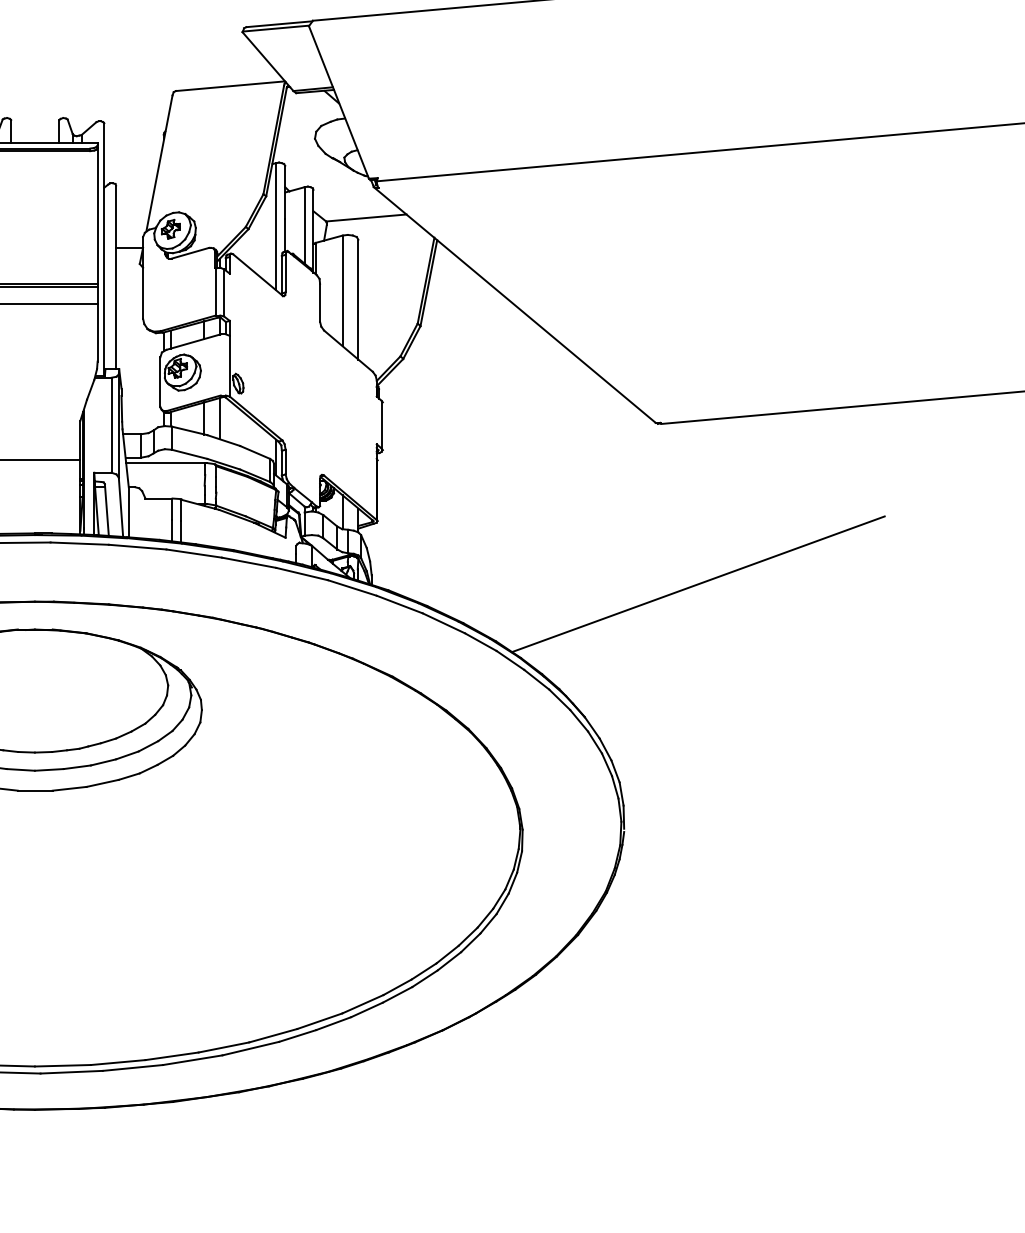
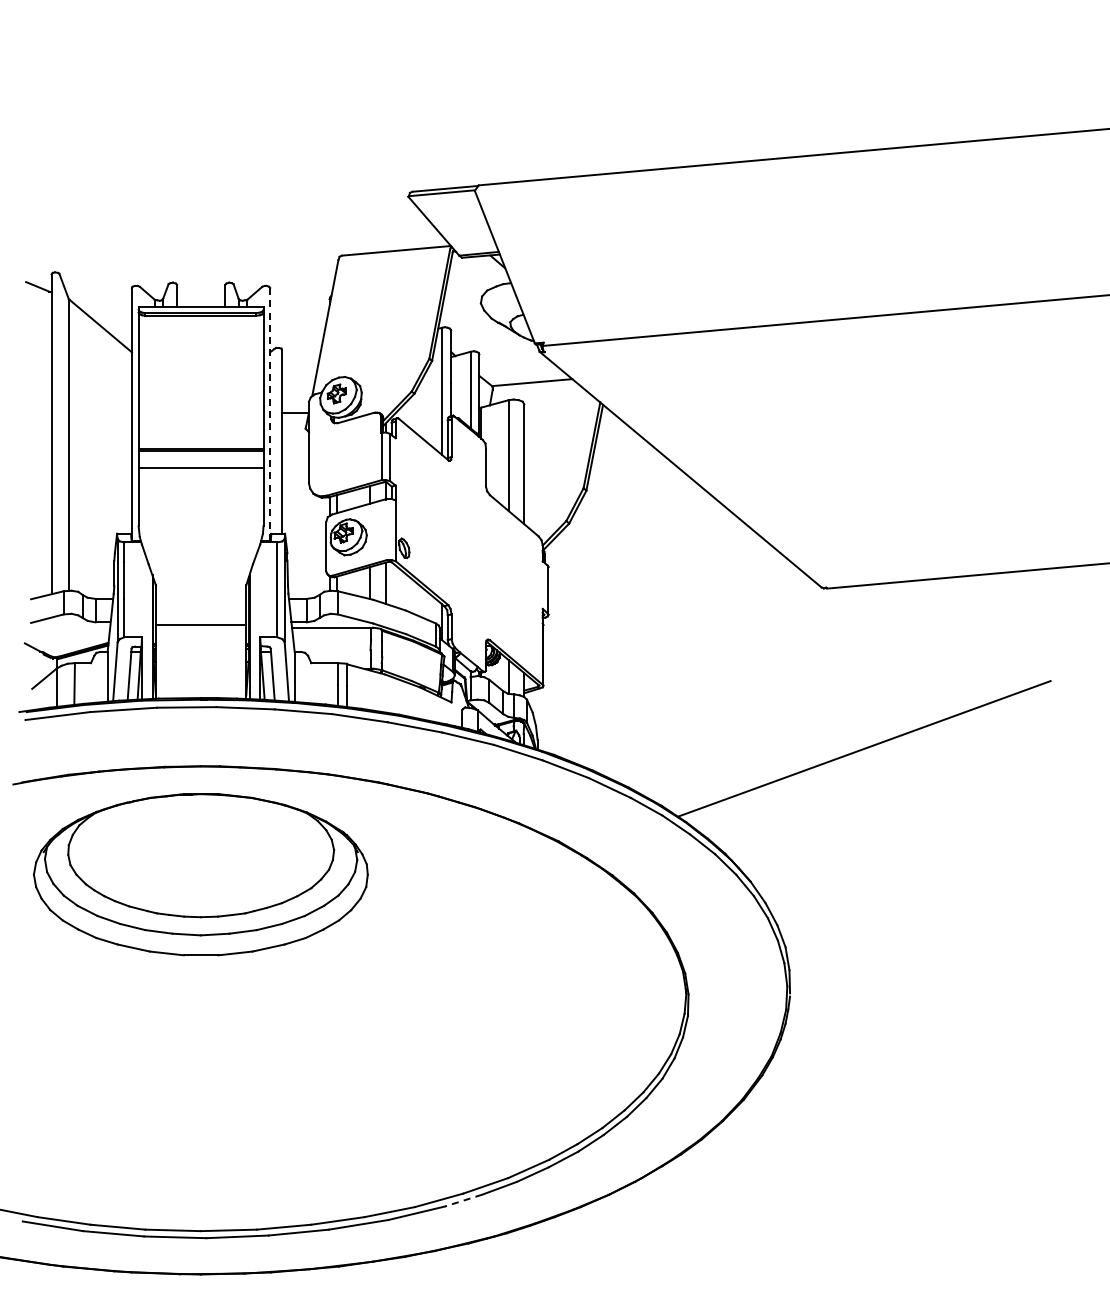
line: (104, 249) -> (270, 414), solid -> dashed
line: (297, 1035) -> (463, 1200), solid -> dashed

